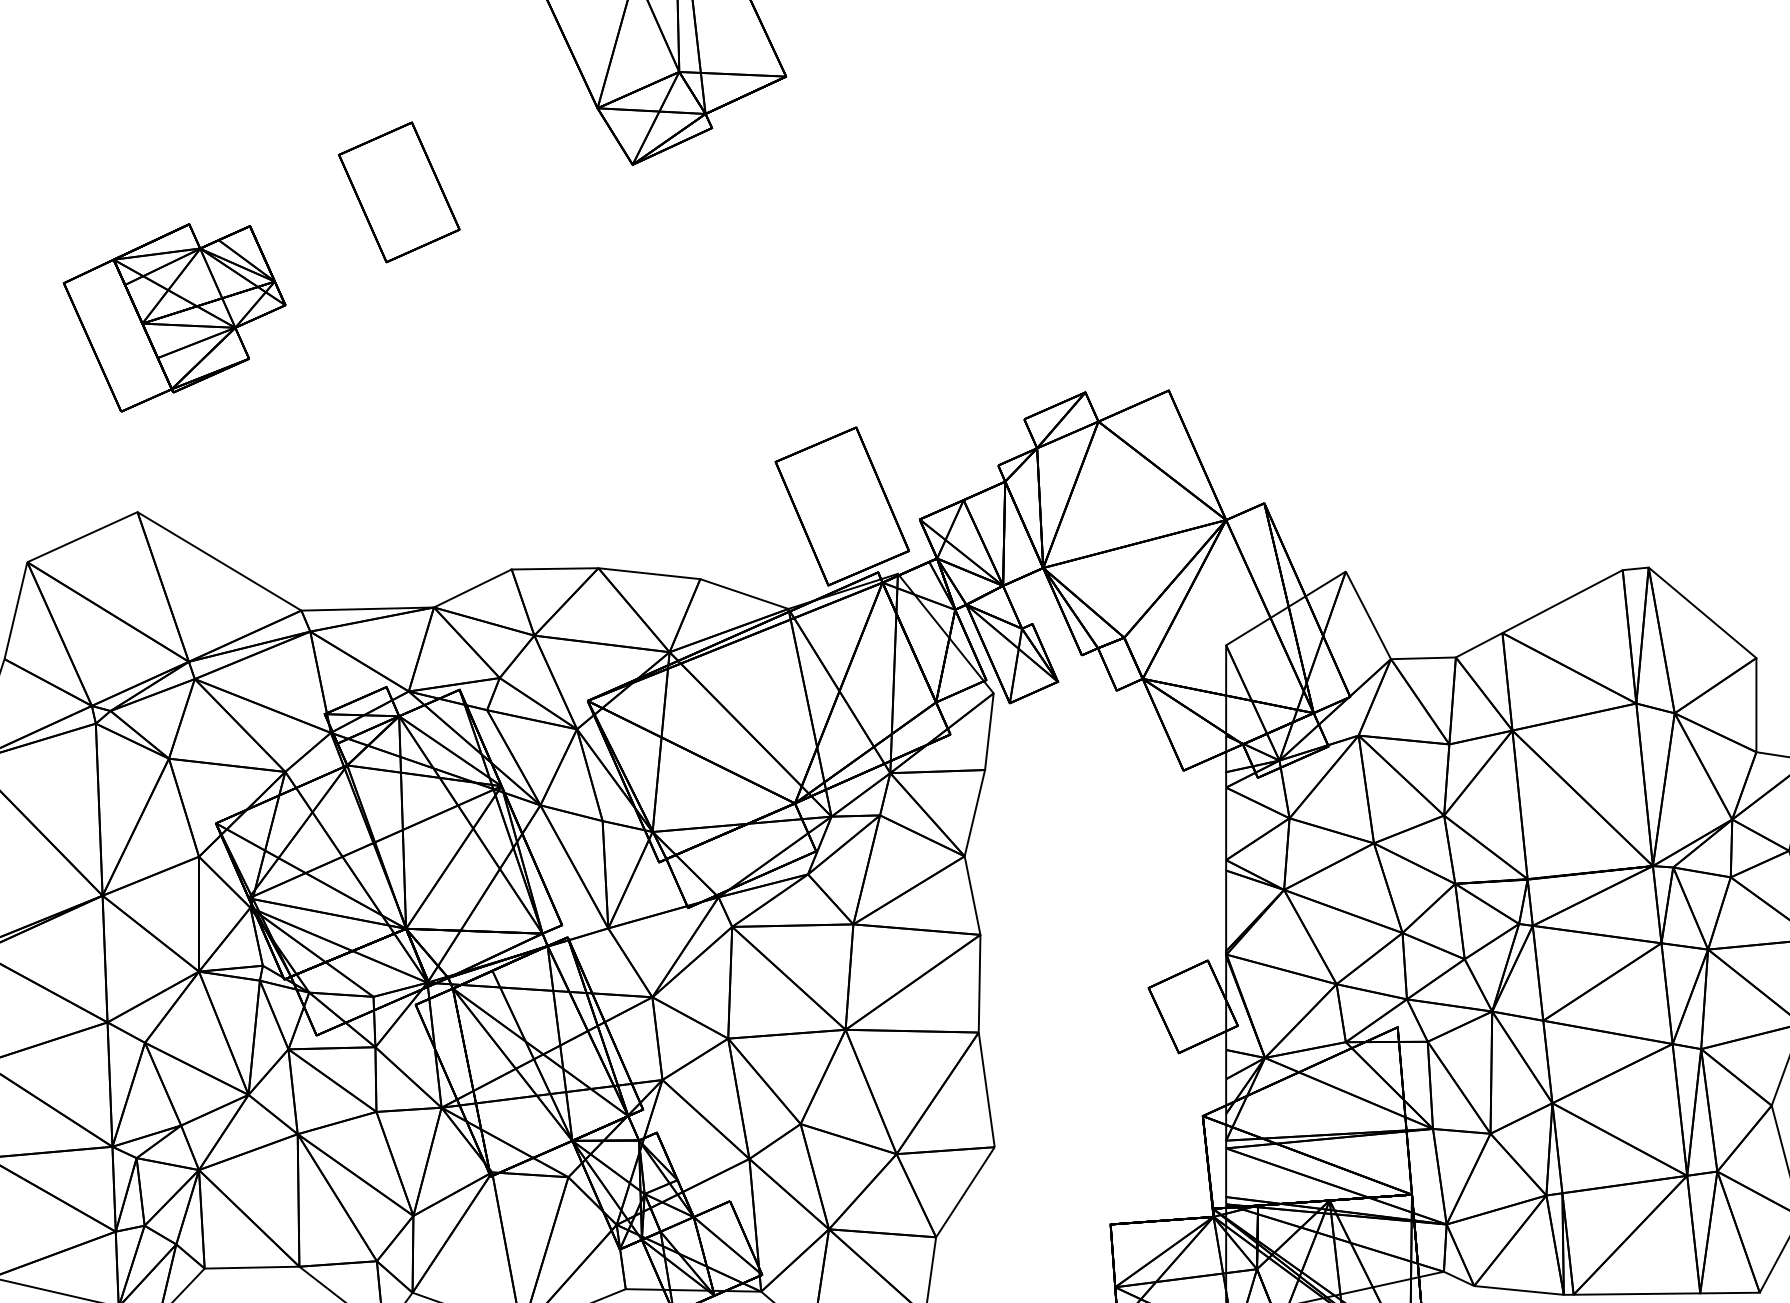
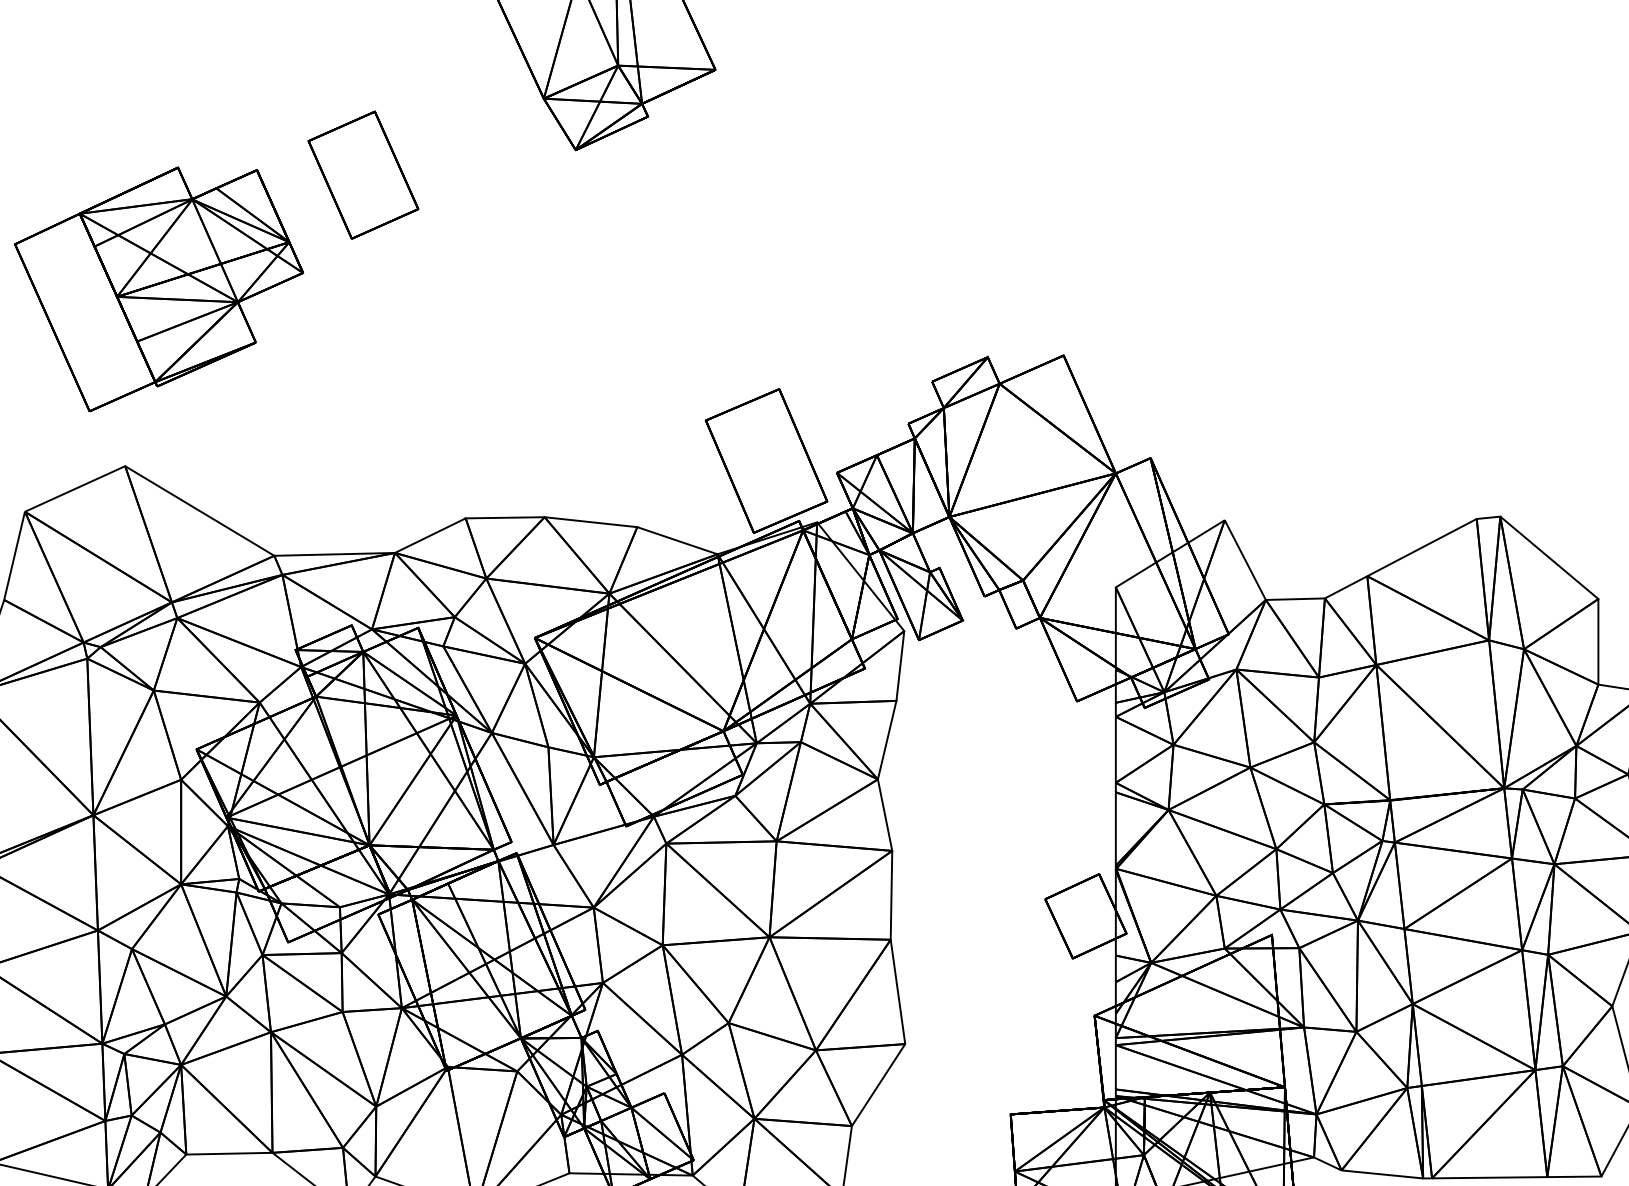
part: (174, 317) -> (158, 289), size x1.43

